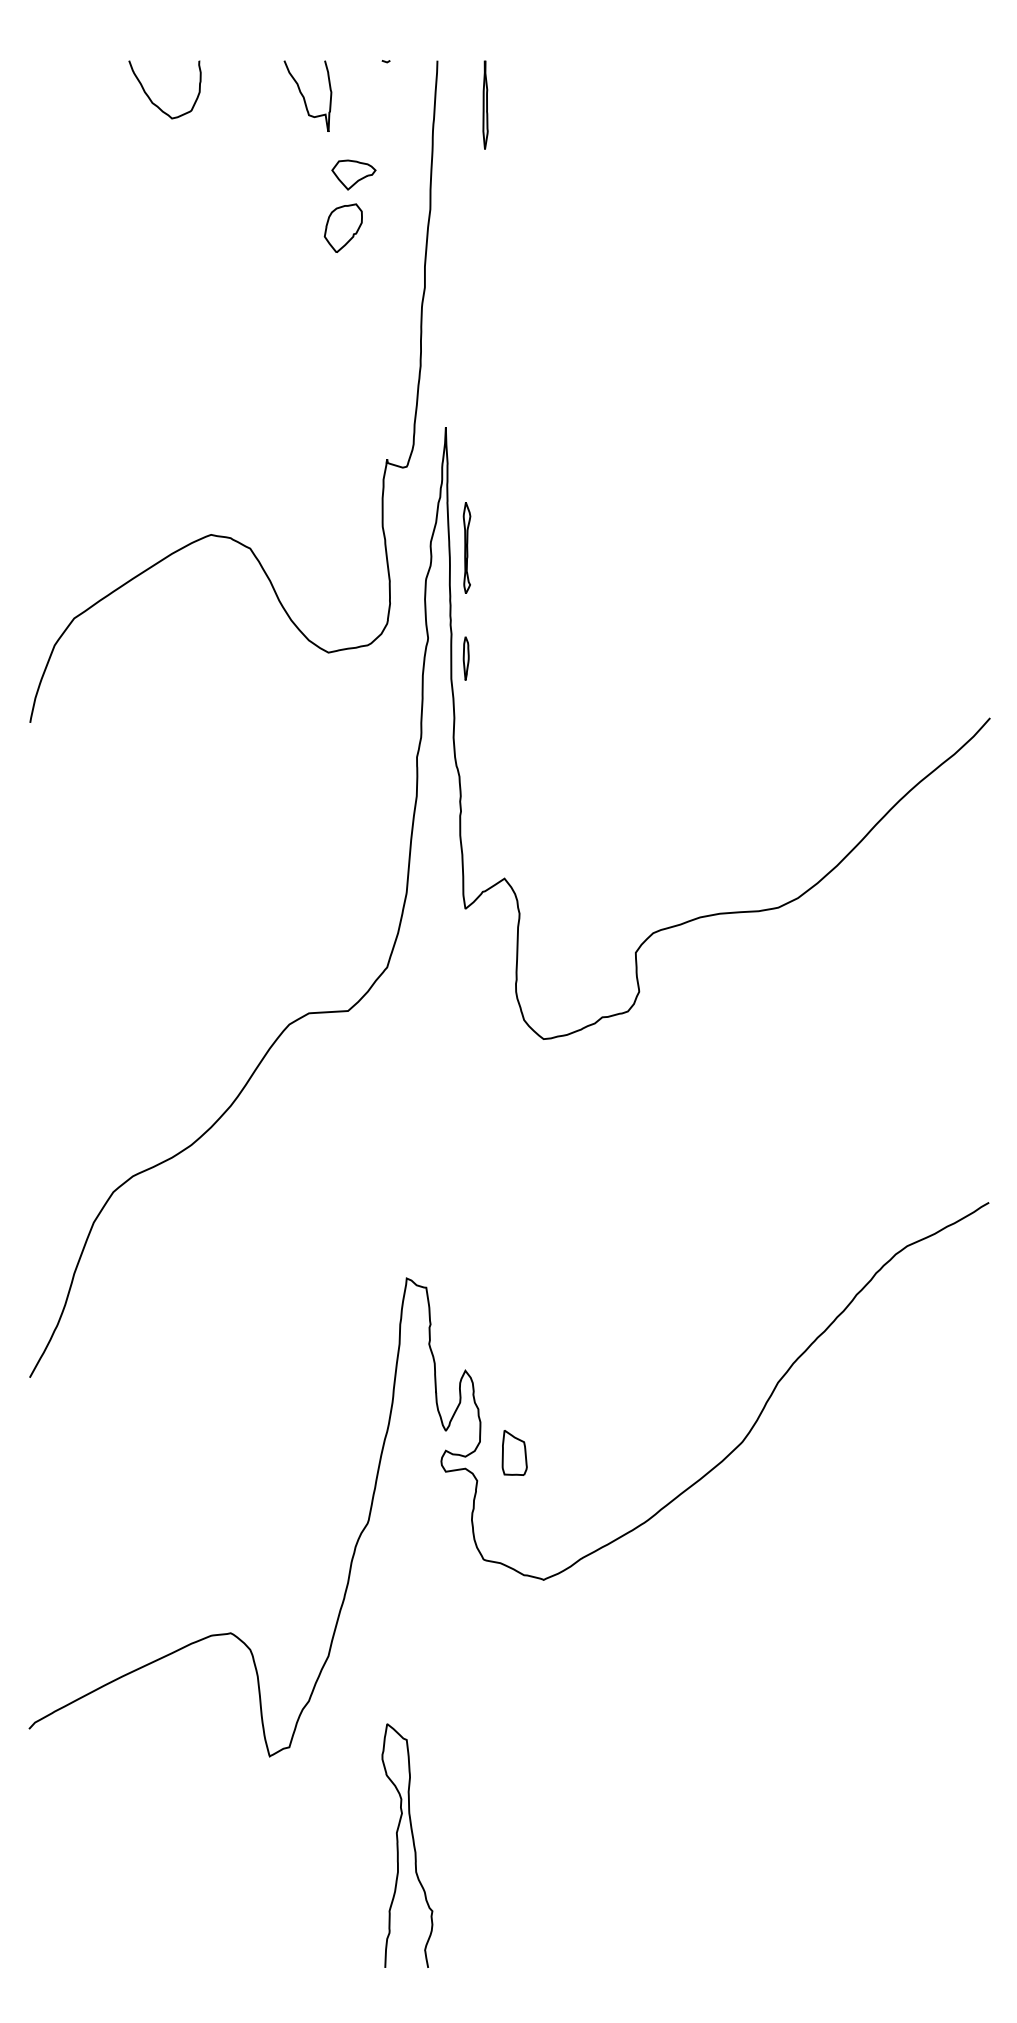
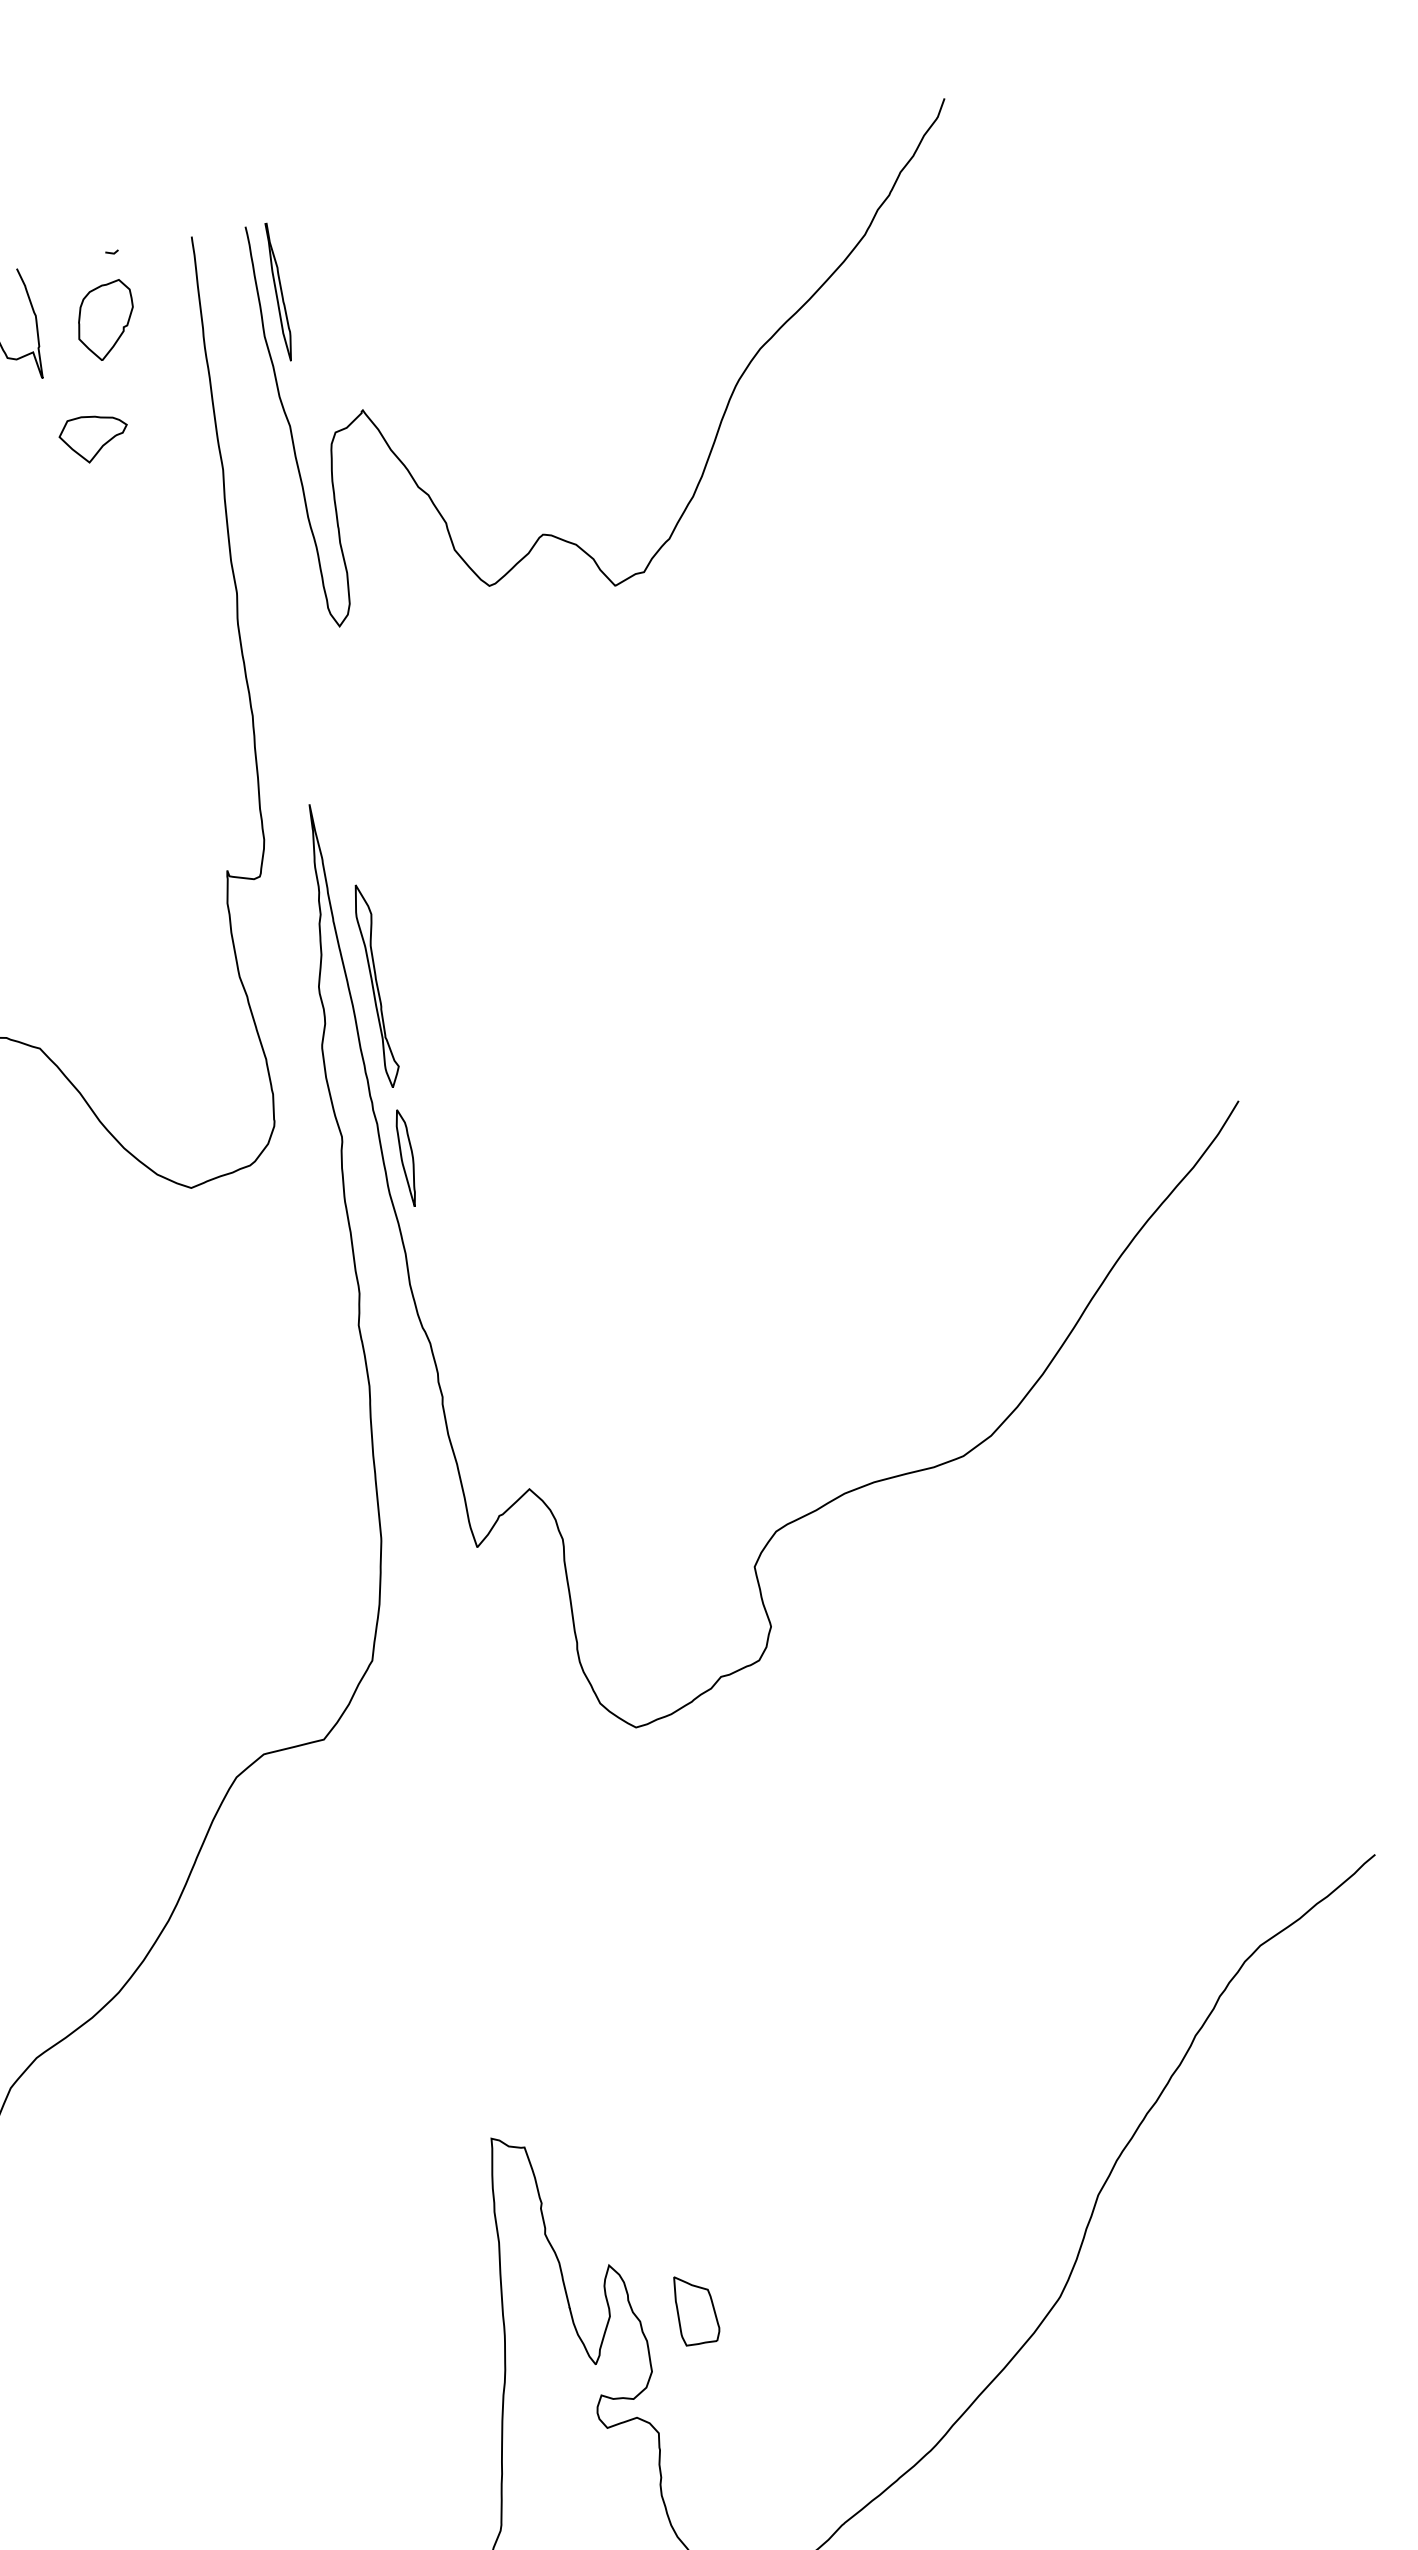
curve: (750, 226) -> (725, 405), added
part: (342, 227) -> (104, 319), moved
part: (466, 547) -> (375, 985), size x1.43
part: (465, 658) -> (405, 1158), size x1.43
part: (514, 1452) -> (695, 2308), moved

